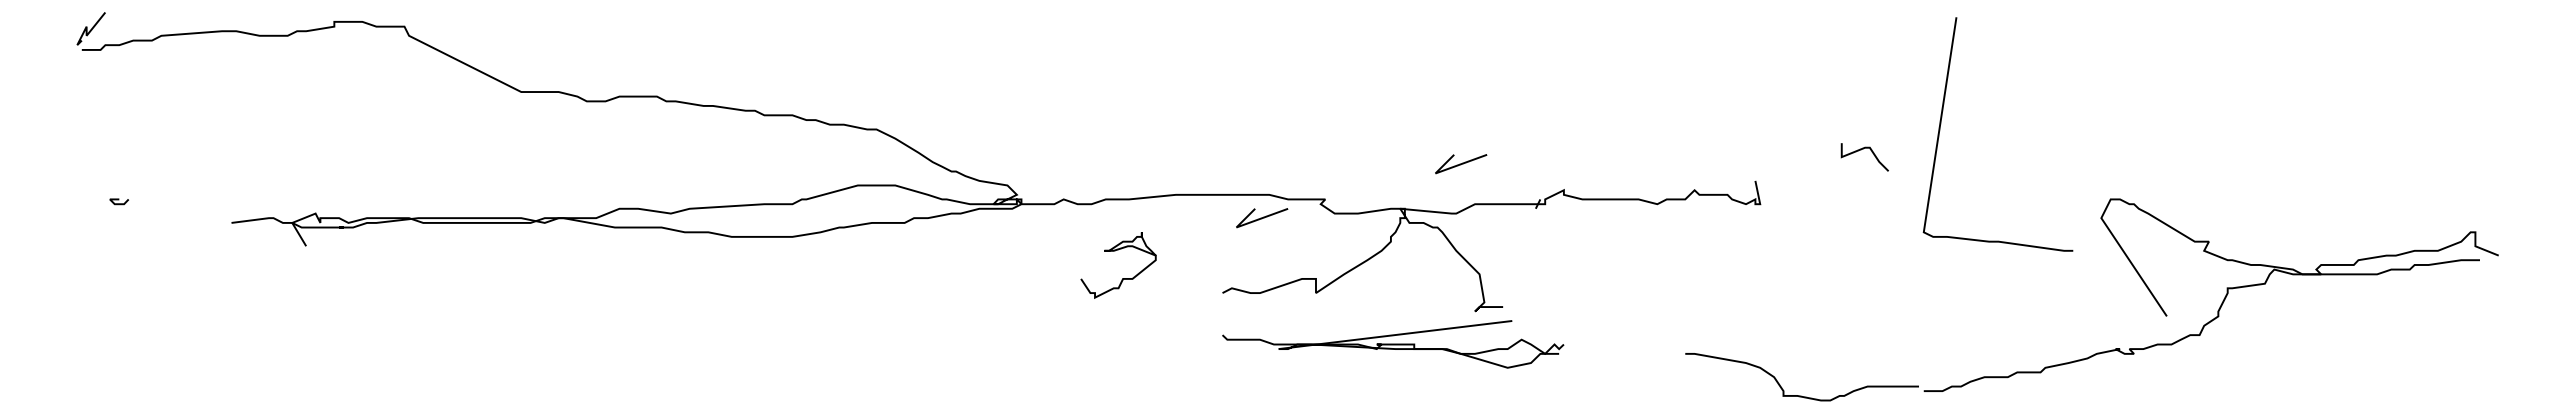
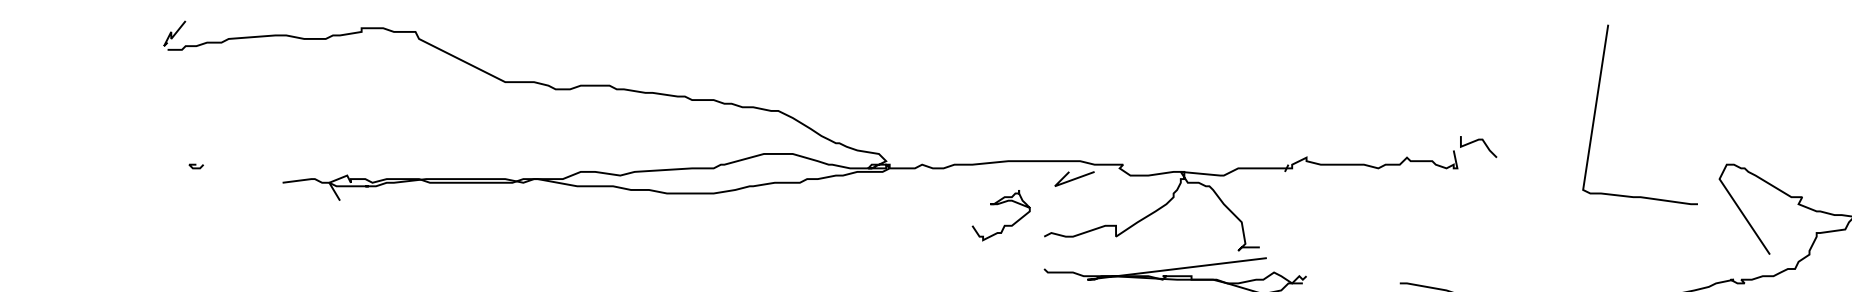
curve: (1861, 150) -> (1476, 141), moved
line: (1461, 164) -> (1227, 137), removed
curve: (1122, 278) -> (1004, 225), moved

